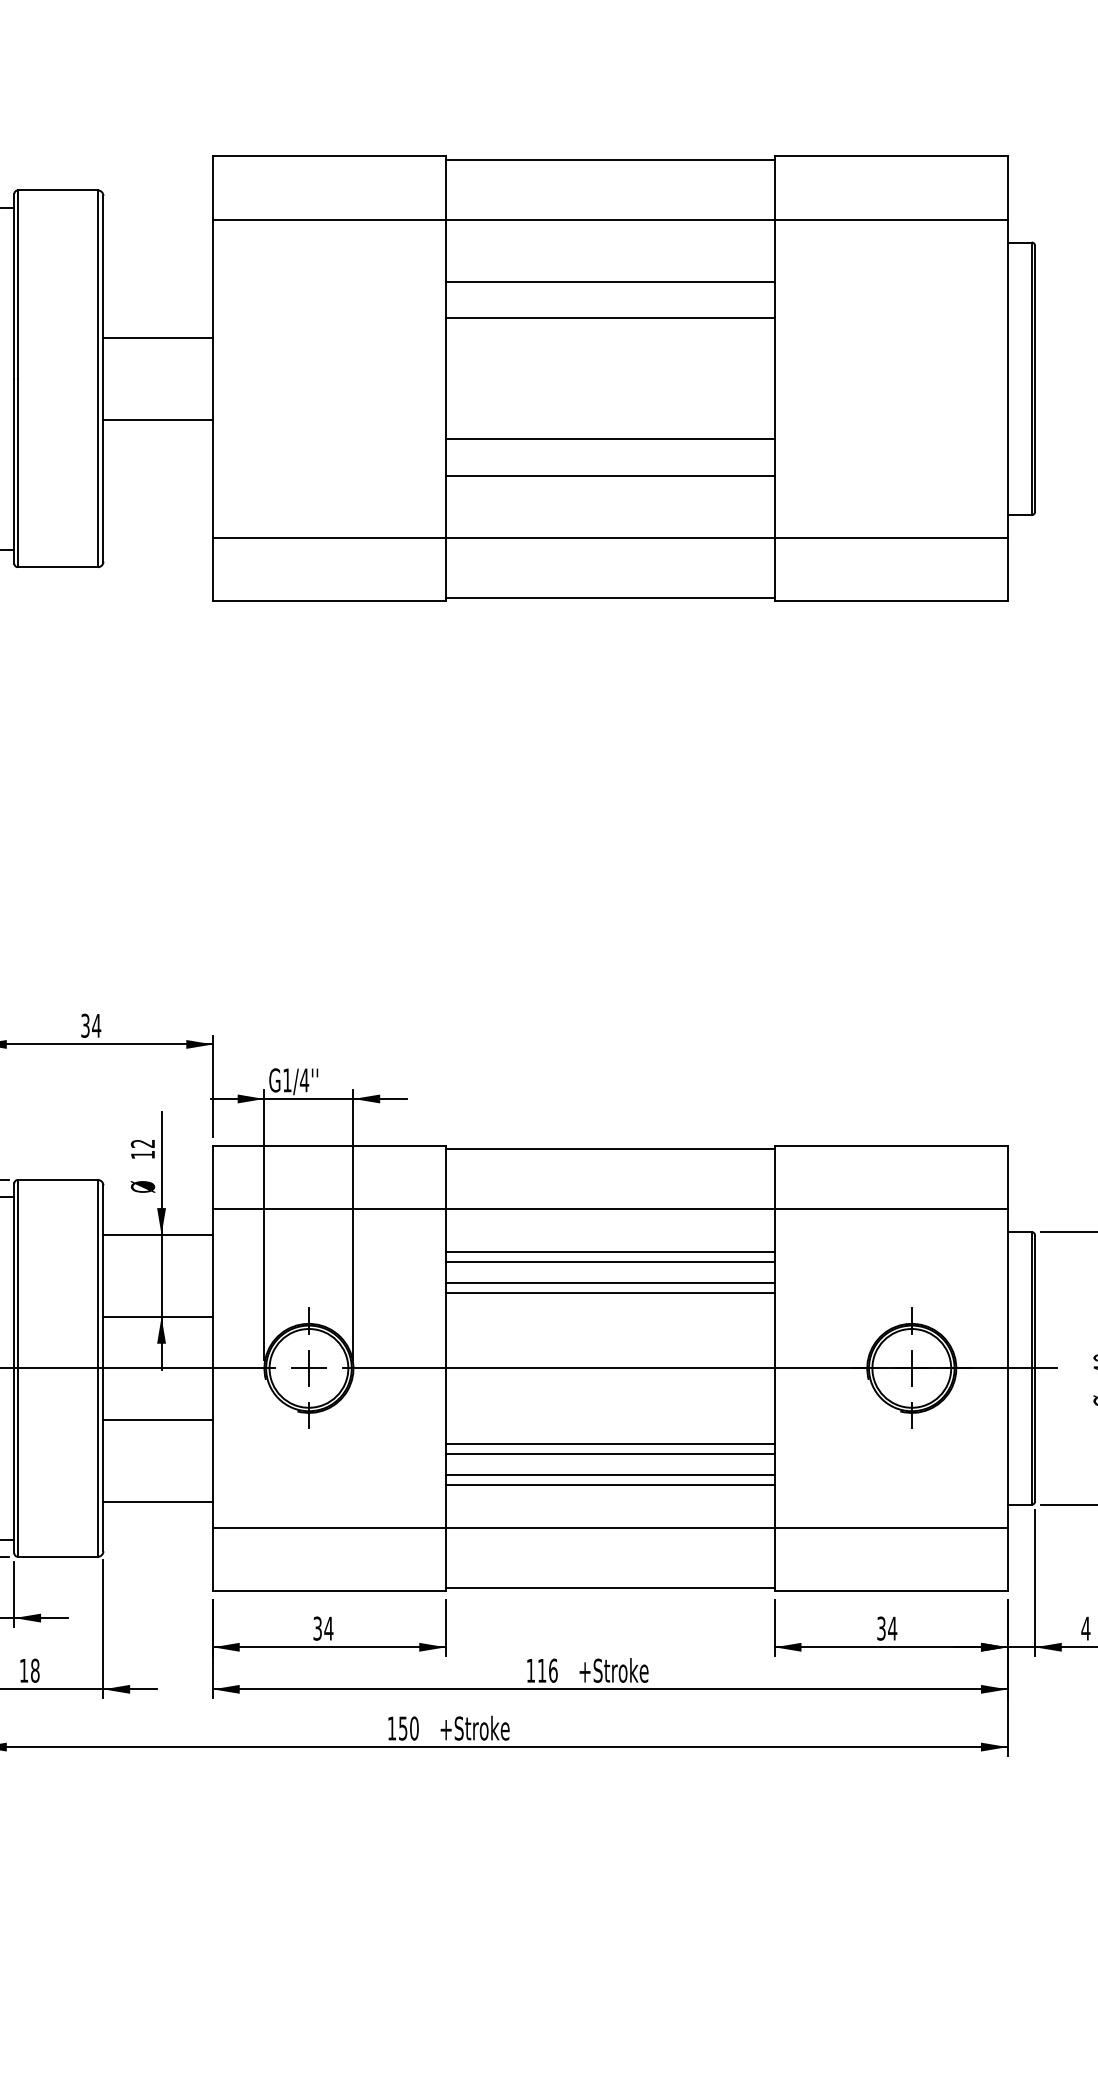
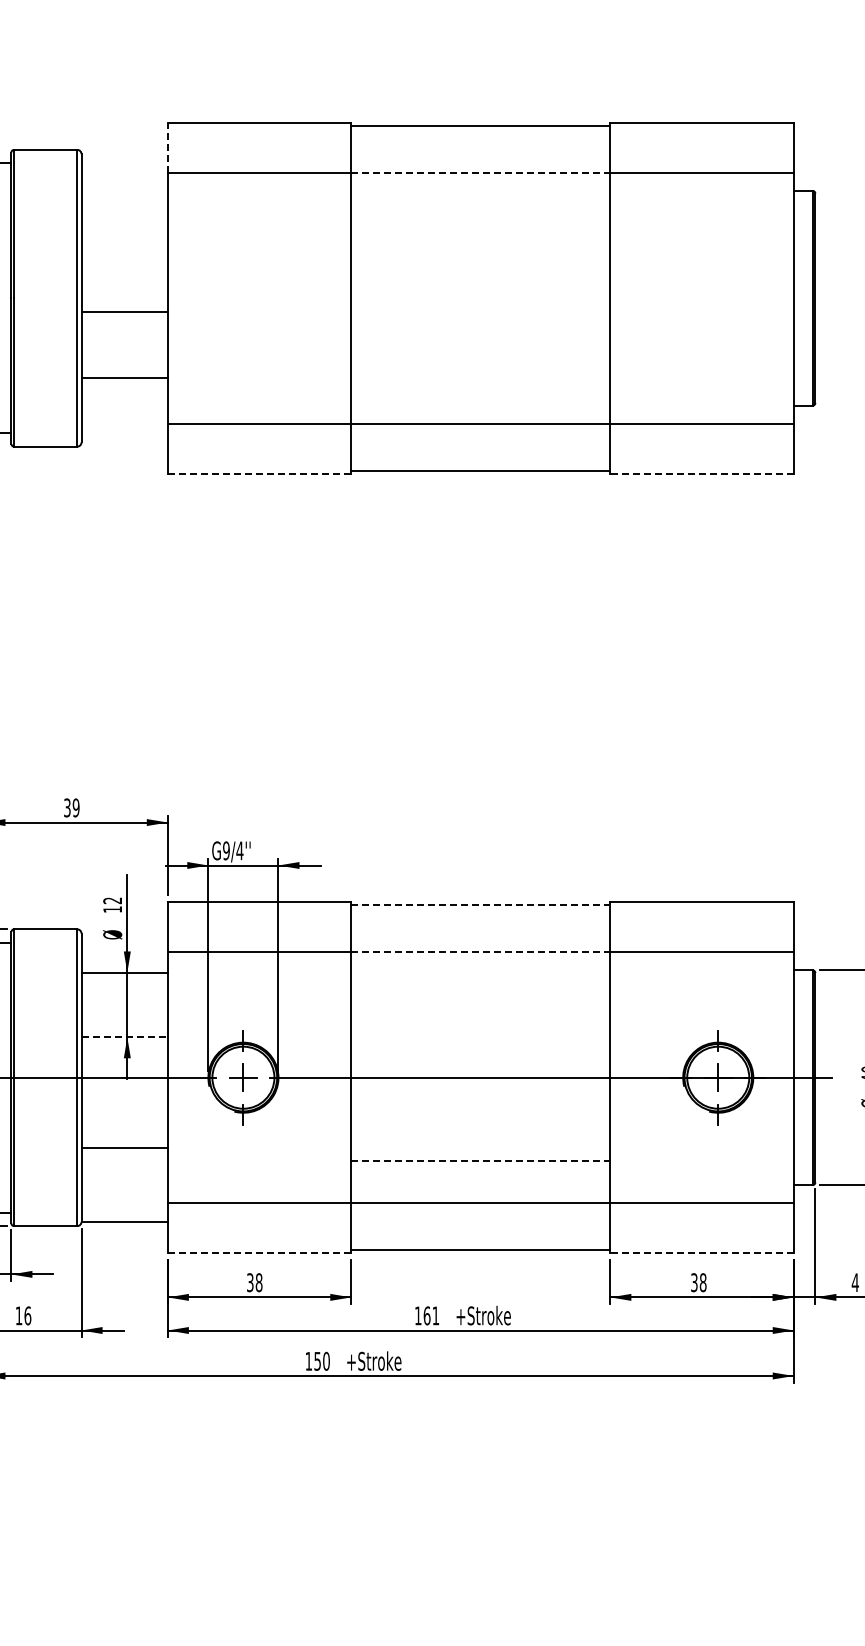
line: (212, 187) -> (167, 147), solid -> dashed
line: (611, 219) -> (481, 172), solid -> dashed
line: (609, 281) -> (480, 221), removed
line: (609, 318) -> (480, 250), removed
line: (157, 337) -> (124, 311), moved
line: (157, 419) -> (124, 377), moved
line: (609, 440) -> (480, 346), removed
line: (609, 475) -> (480, 374), removed
line: (329, 601) -> (259, 473), solid -> dashed
line: (891, 601) -> (702, 473), solid -> dashed
text: (95, 1025) -> (75, 807), 34 -> 39
text: (287, 1079) -> (226, 850), G1/4'' -> G9/4''
line: (611, 1149) -> (481, 905), solid -> dashed
line: (611, 1209) -> (481, 952), solid -> dashed
line: (609, 1252) -> (480, 986), removed
line: (609, 1262) -> (480, 994), removed
line: (609, 1283) -> (480, 1010), removed
line: (609, 1293) -> (480, 1018), removed
line: (159, 1317) -> (125, 1037), solid -> dashed
line: (157, 1420) -> (124, 1148), moved
line: (609, 1444) -> (480, 1137), removed
line: (609, 1454) -> (480, 1145), removed
line: (611, 1474) -> (481, 1161), solid -> dashed
line: (609, 1484) -> (480, 1169), removed
line: (157, 1501) -> (124, 1221), moved
line: (329, 1591) -> (259, 1253), solid -> dashed
line: (891, 1591) -> (702, 1253), solid -> dashed
text: (328, 1628) -> (258, 1282), 34 -> 38
text: (891, 1628) -> (702, 1282), 34 -> 38
text: (34, 1670) -> (27, 1315), 18 -> 16
text: (547, 1670) -> (431, 1315), 116 -> 161

